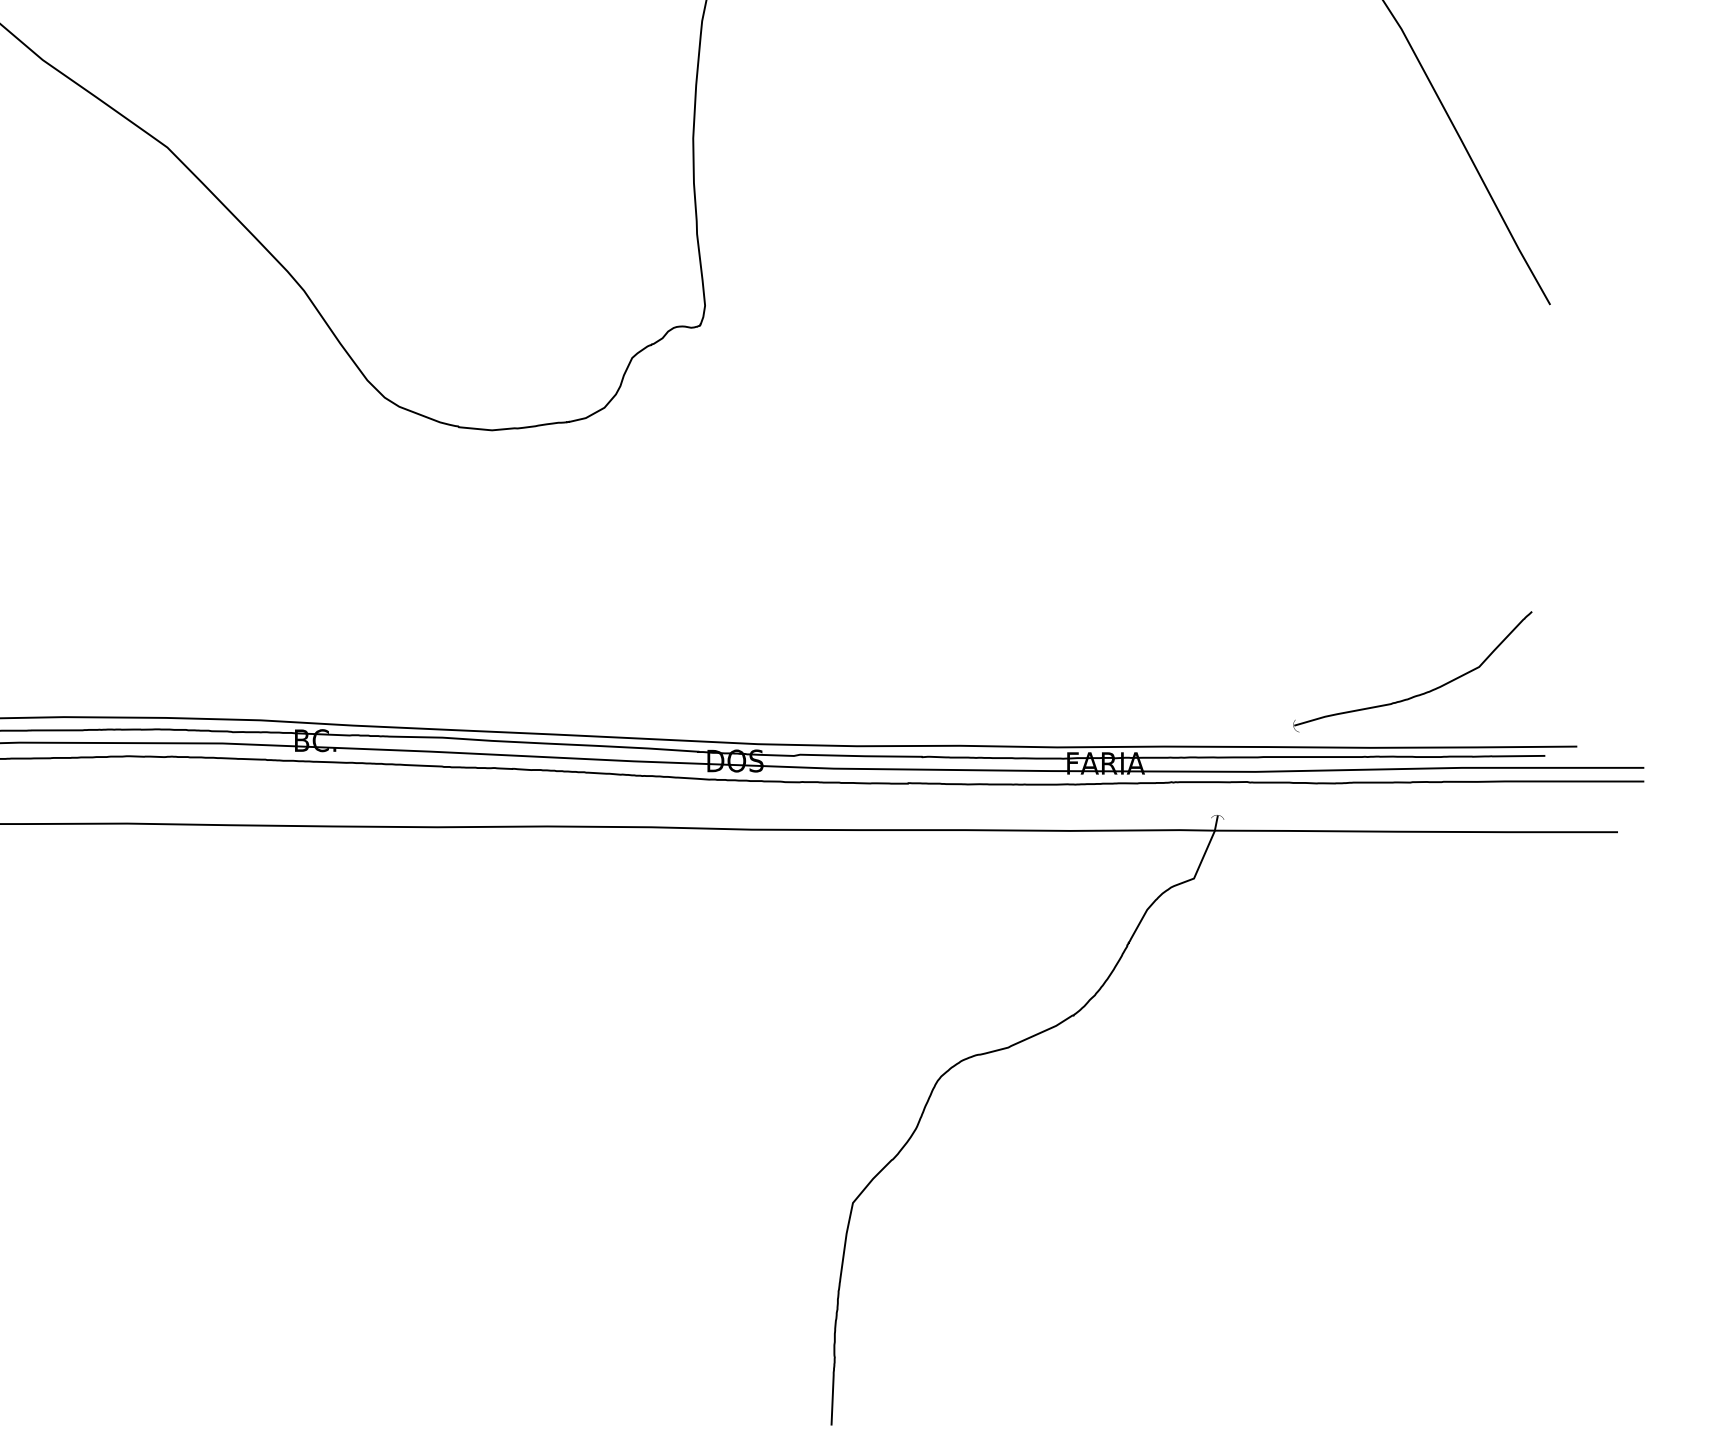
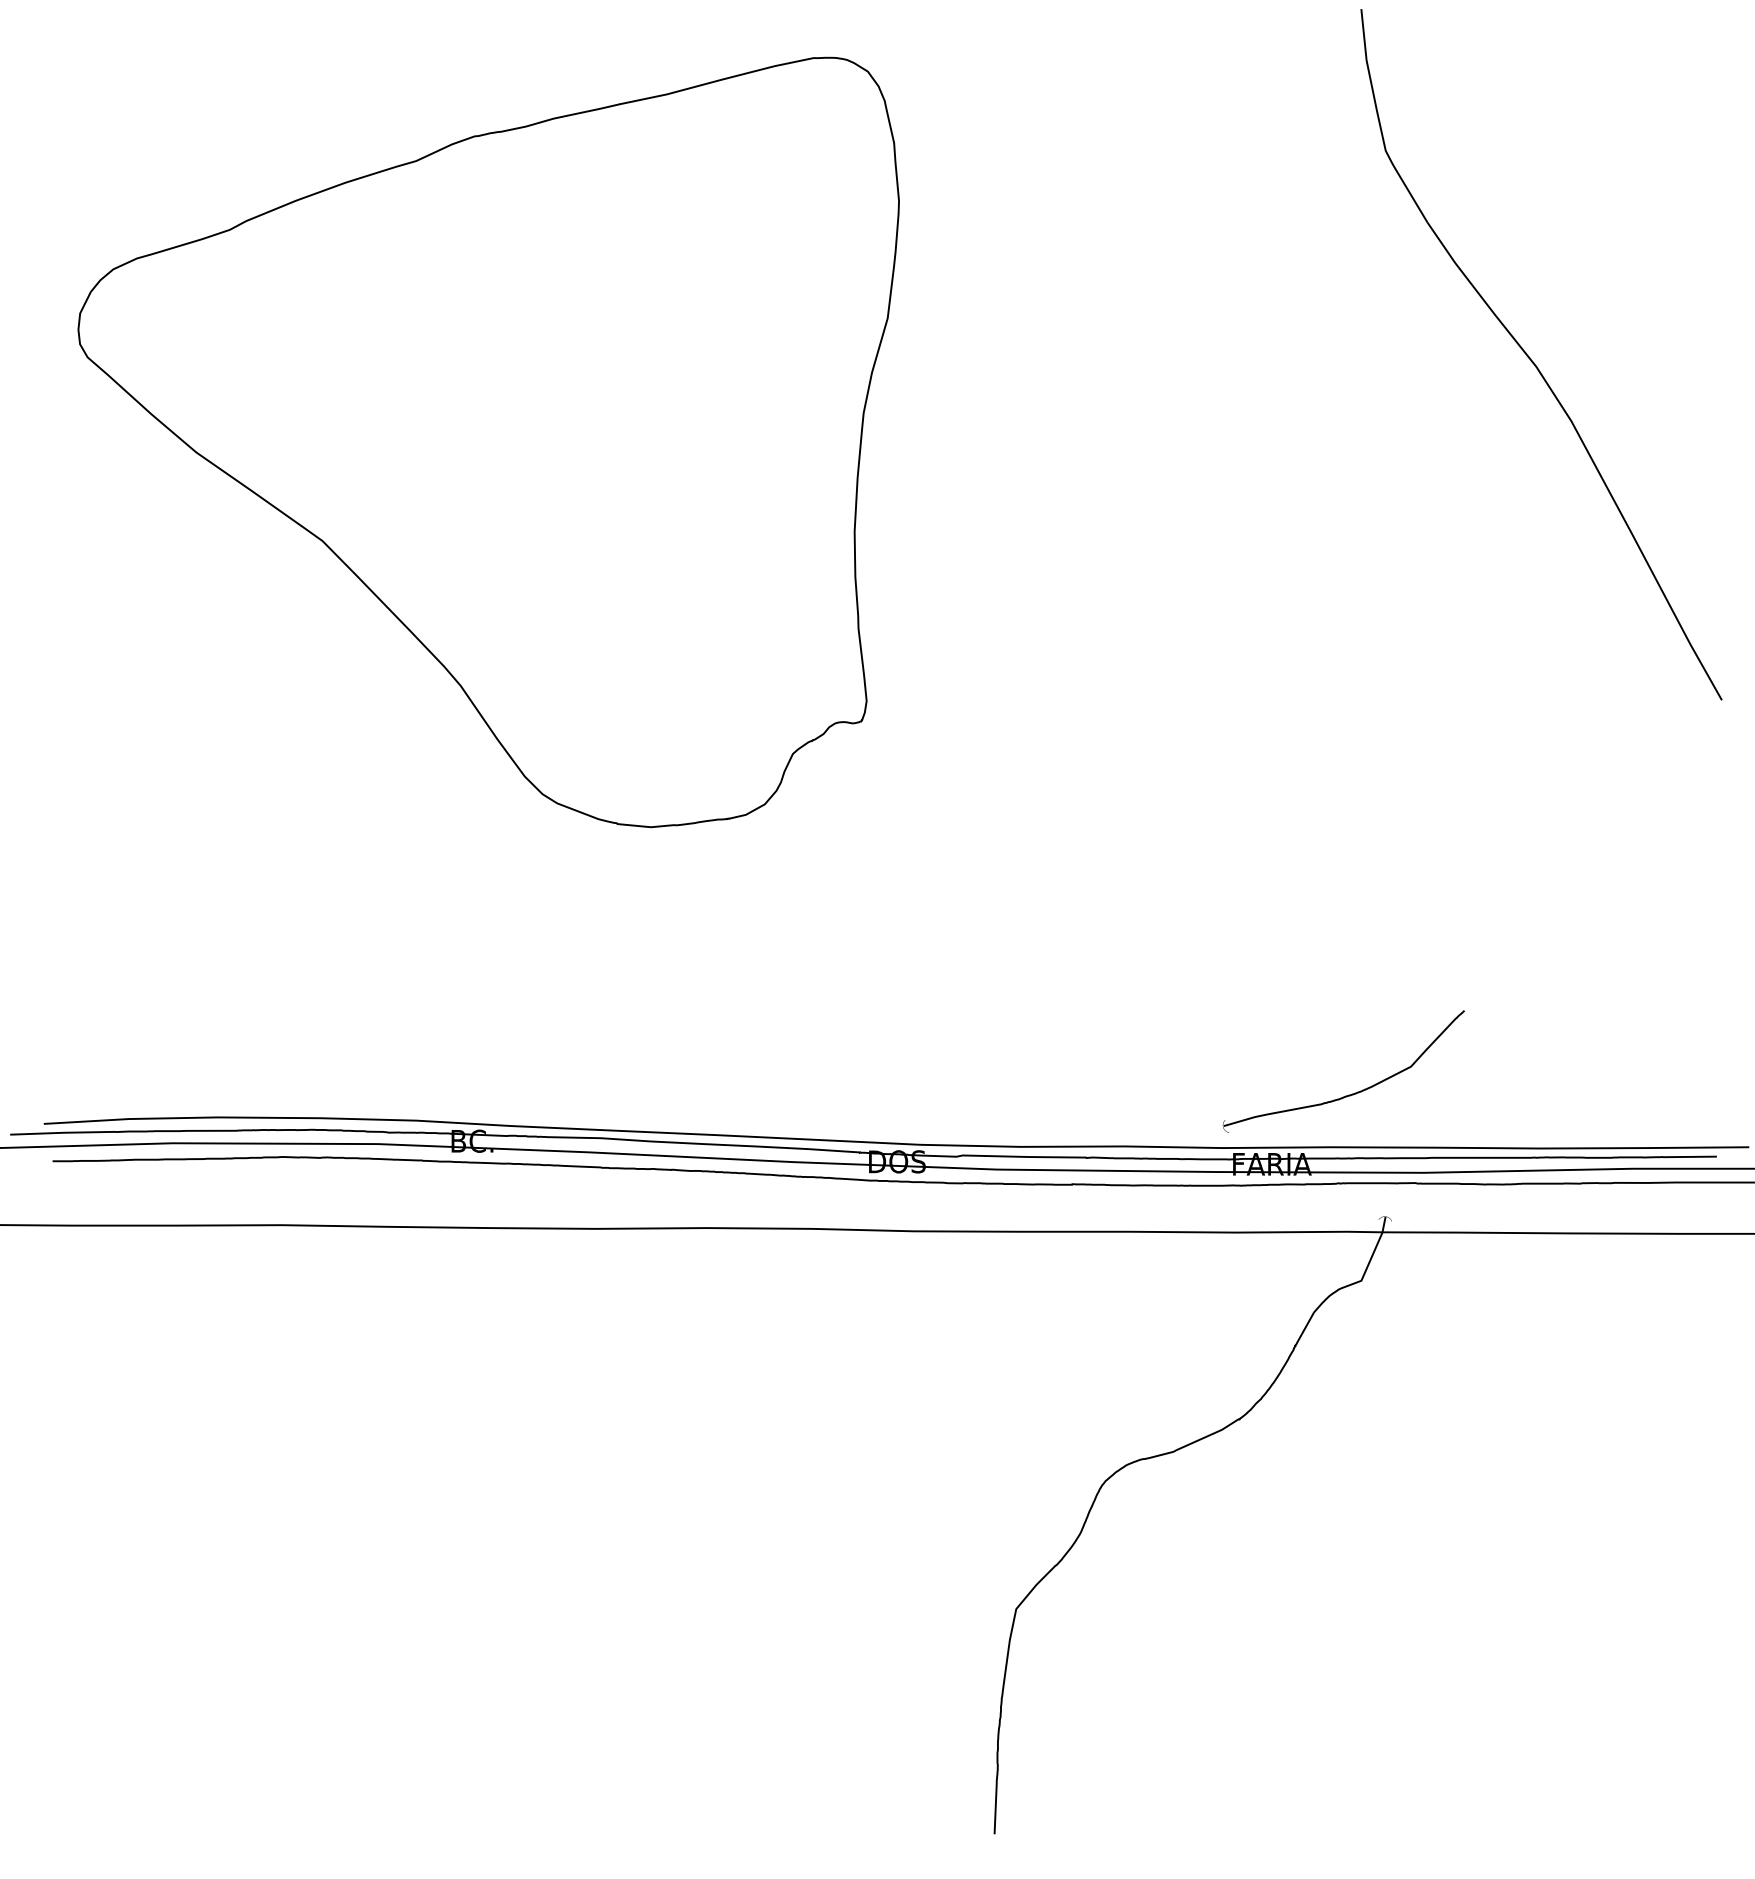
part: (1417, 694) -> (1348, 1094), moved

